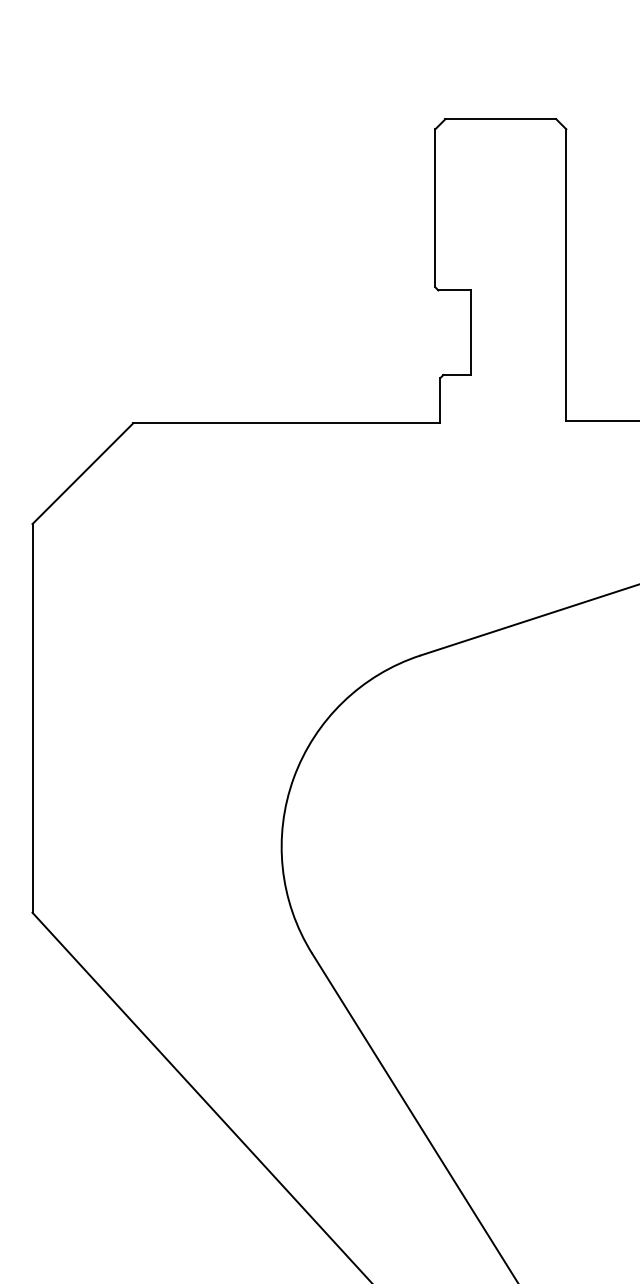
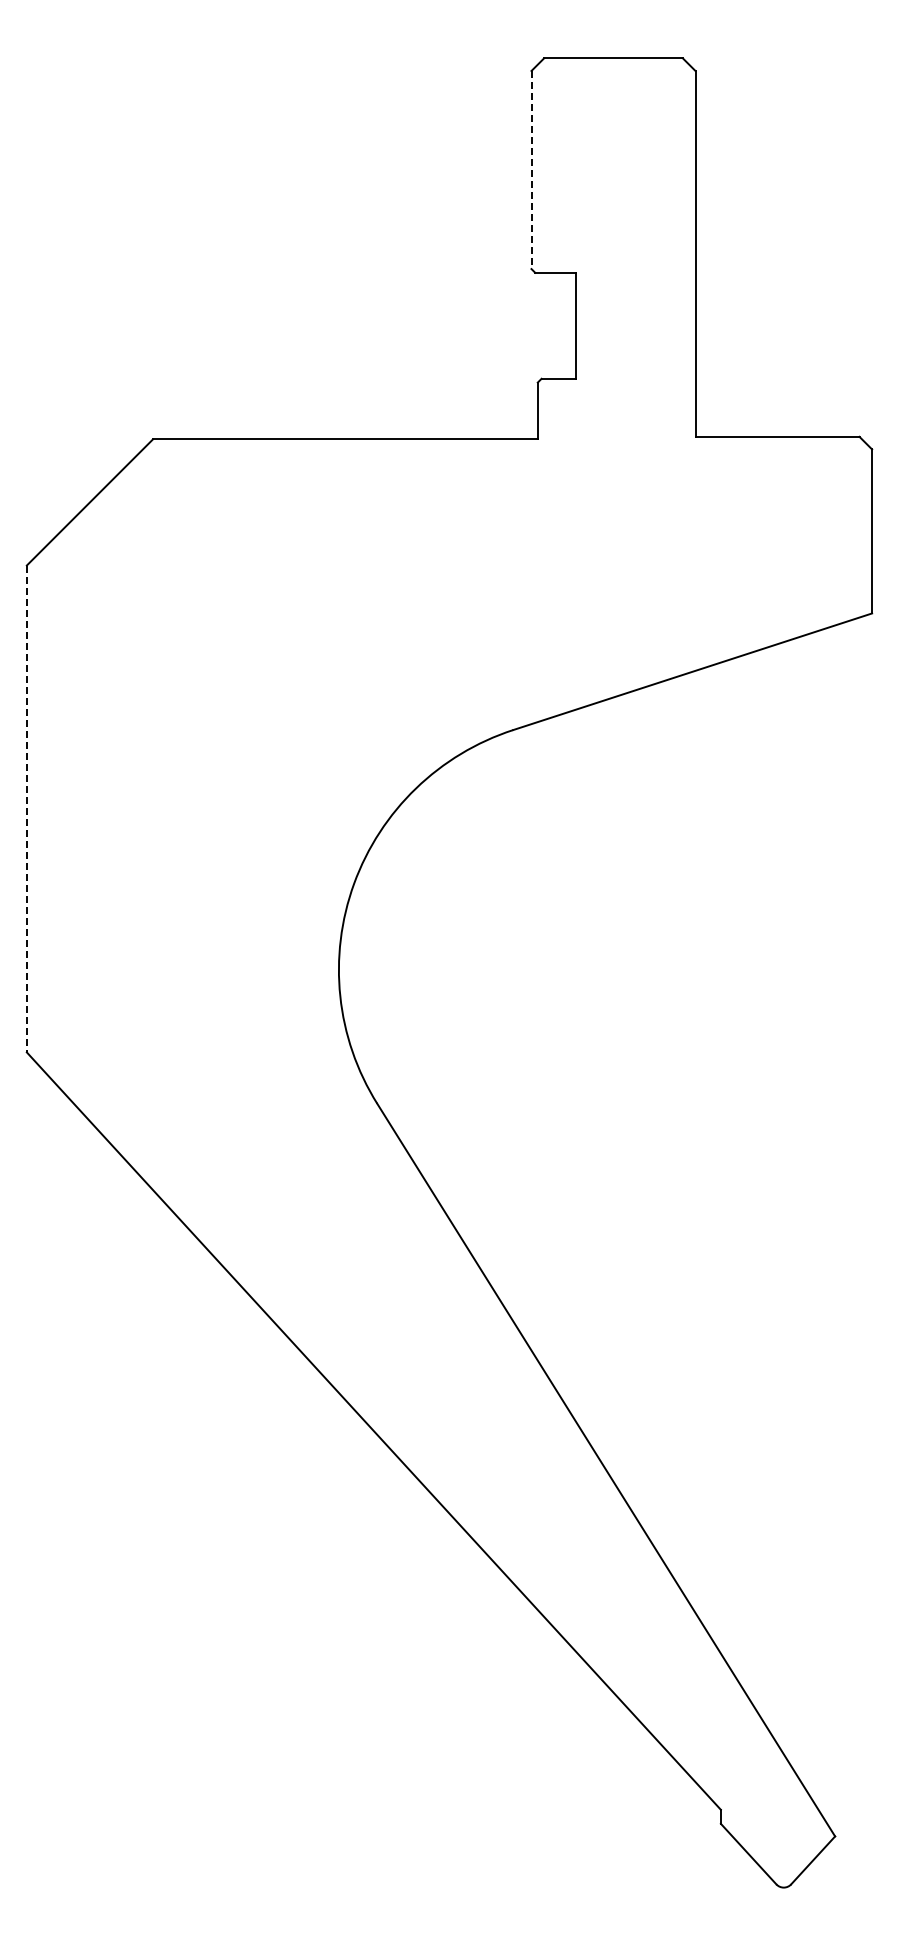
line: (435, 208) -> (531, 170), solid -> dashed
line: (32, 718) -> (26, 809), solid -> dashed

